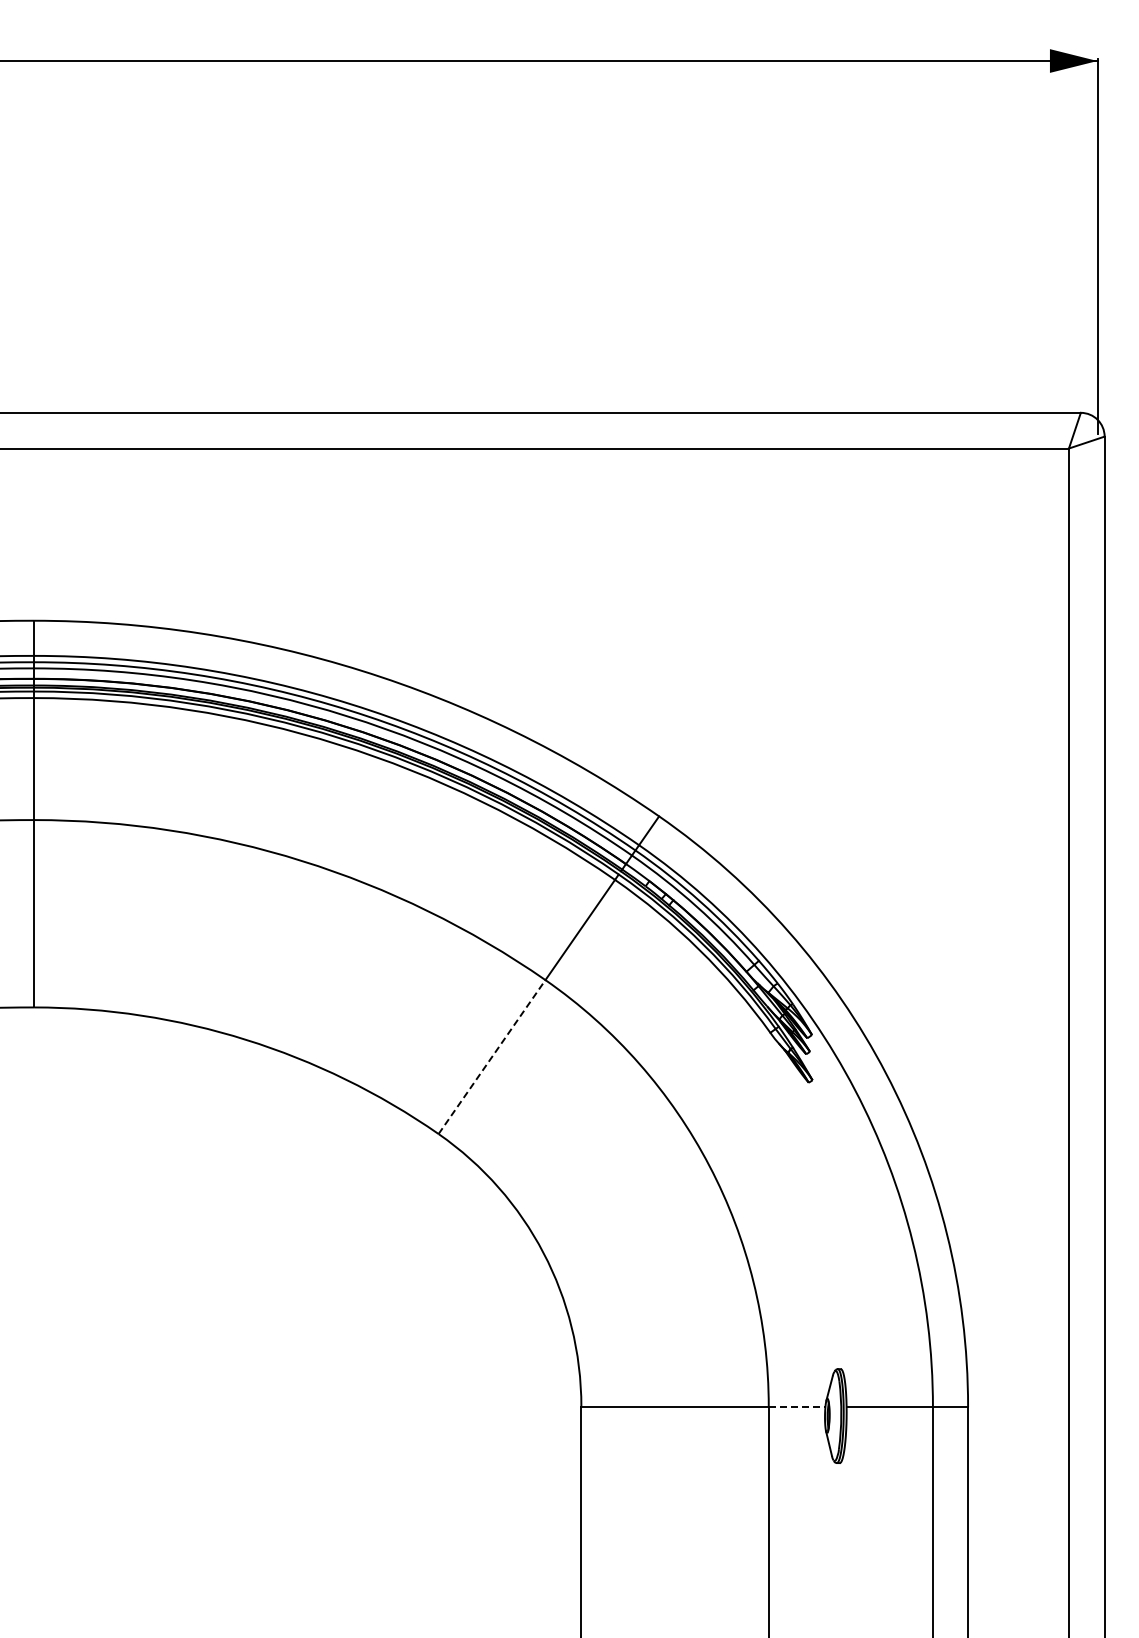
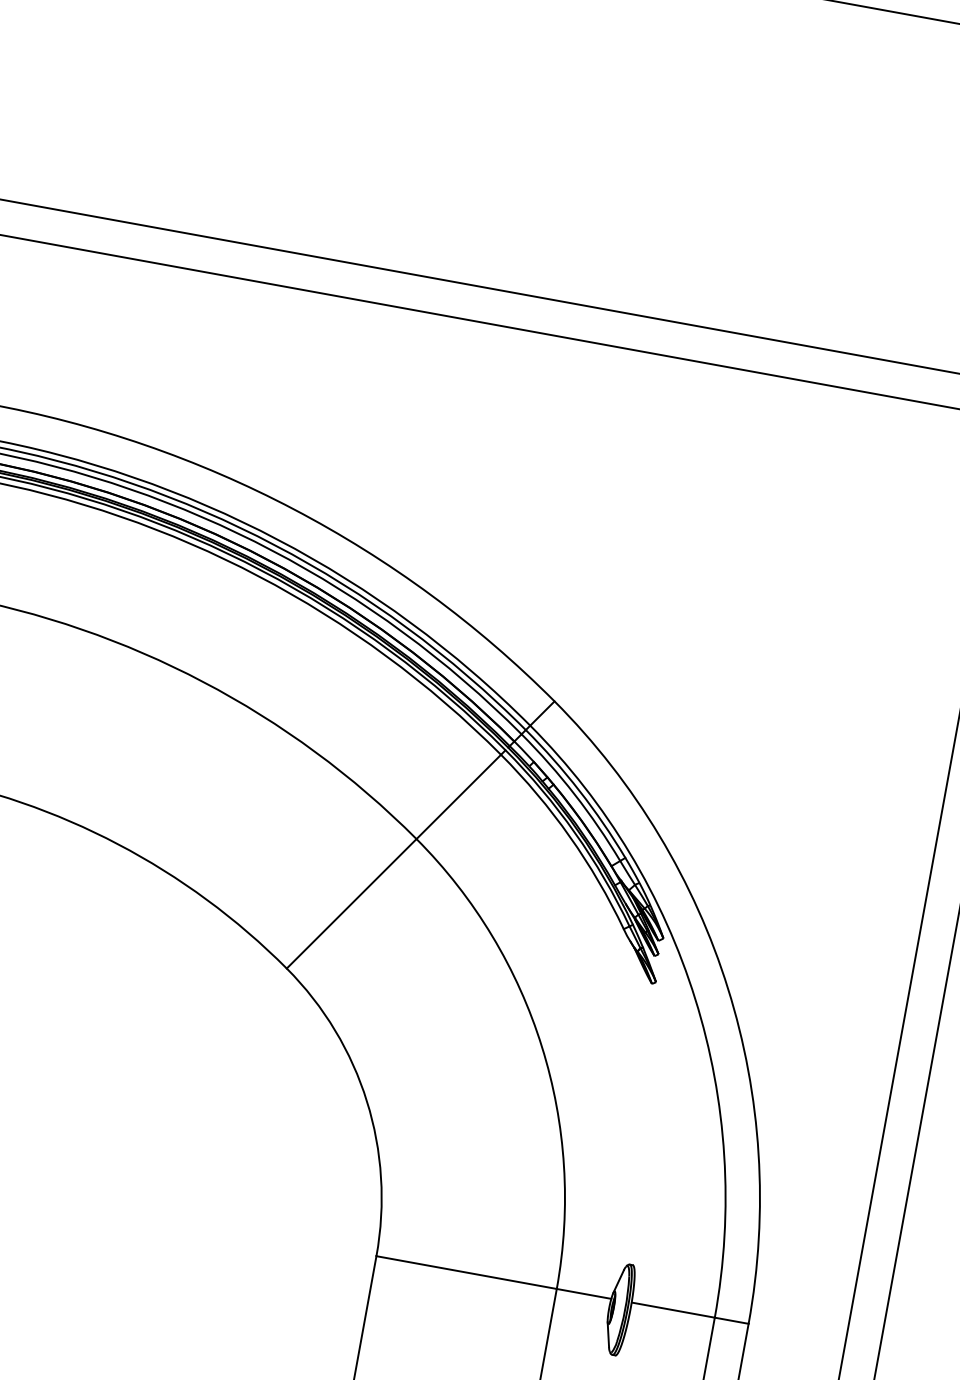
line: (492, 1057) -> (352, 904), dashed -> solid
line: (797, 1406) -> (584, 1293), dashed -> solid

